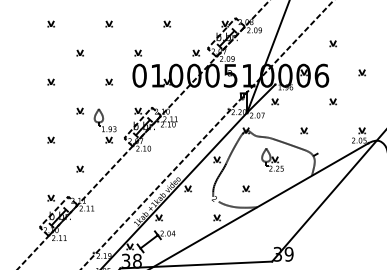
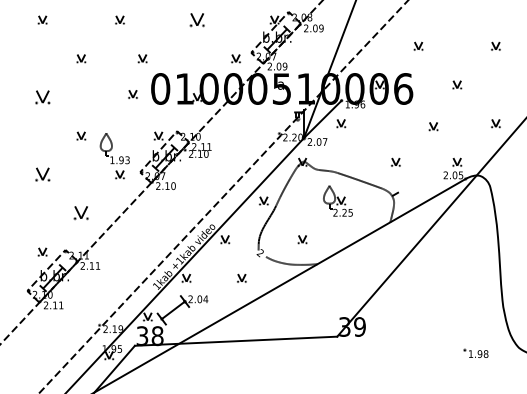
part: (167, 23) -> (197, 19), size x1.6
part: (138, 52) -> (142, 58), moved
part: (51, 82) -> (42, 97), size x1.6
part: (108, 82) -> (132, 94), moved
part: (333, 101) -> (433, 126), moved
part: (303, 130) -> (395, 161), moved
part: (51, 139) -> (42, 174), size x1.6
part: (80, 169) -> (81, 213), size x1.6
part: (216, 217) -> (241, 277), moved

